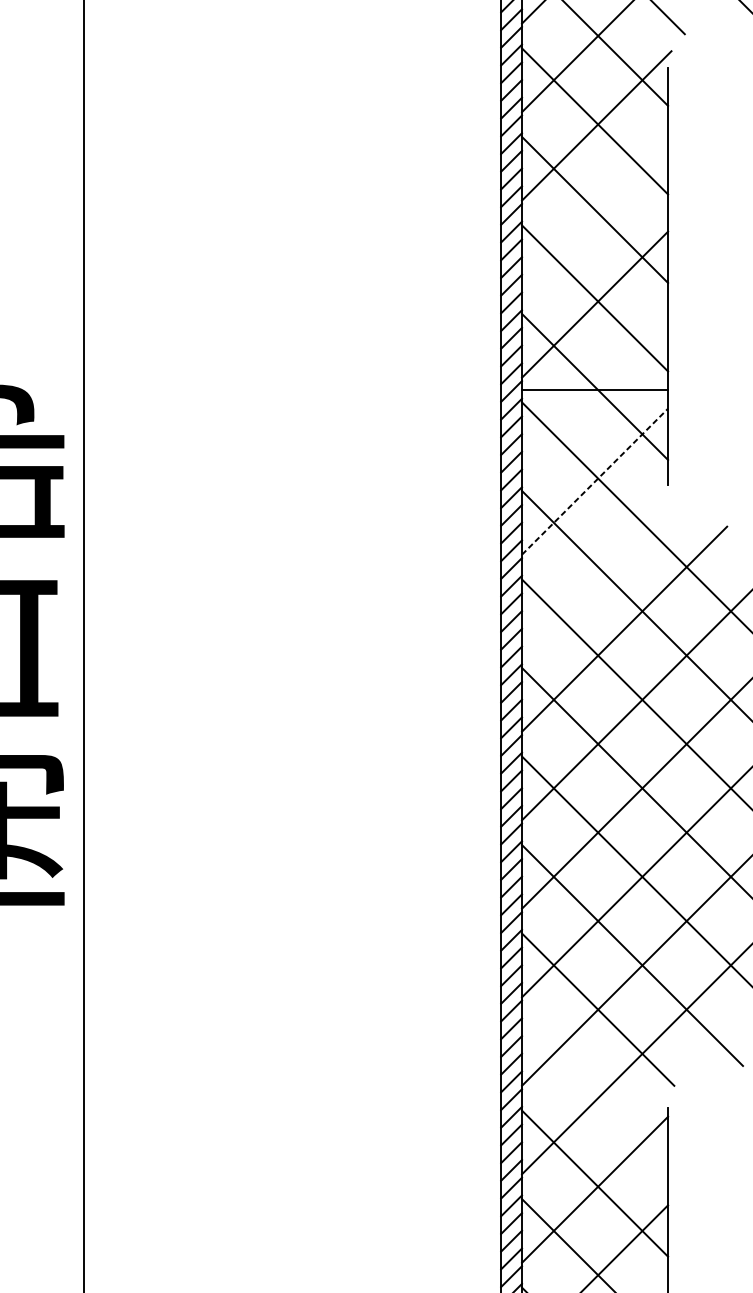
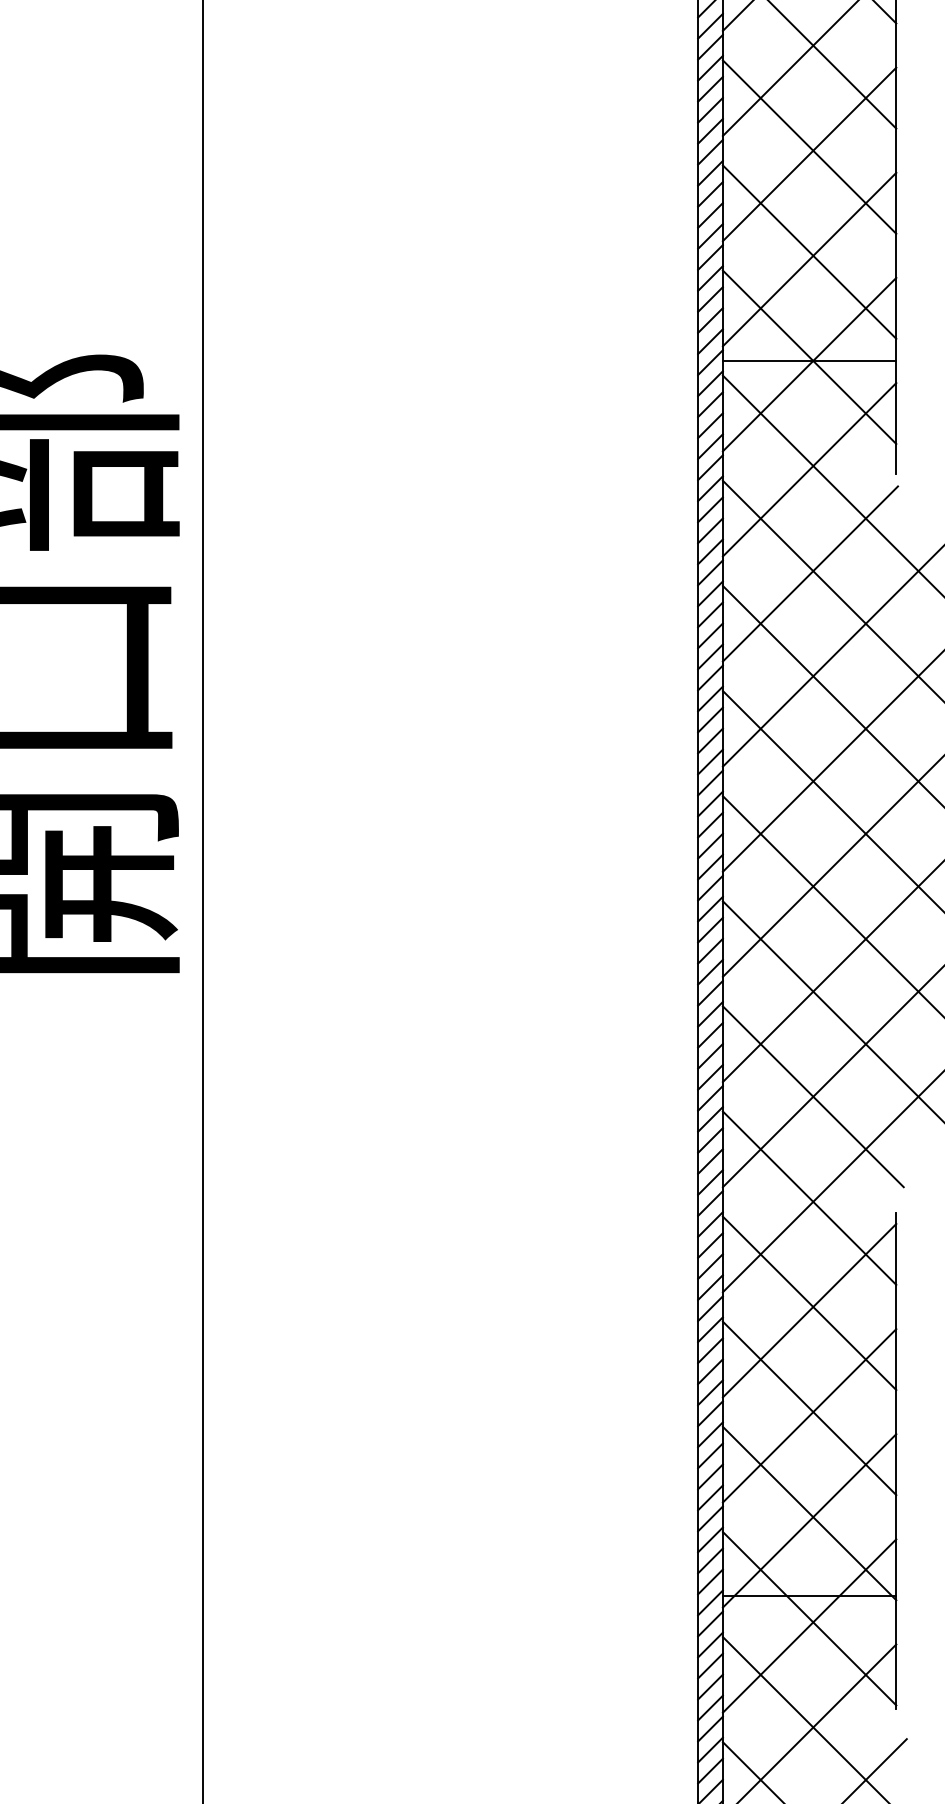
line: (594, 216) -> (809, 154), added
line: (594, 393) -> (809, 364), added
line: (594, 481) -> (809, 469), dashed -> solid
line: (595, 569) -> (810, 573), added
line: (594, 1094) -> (809, 1197), added

